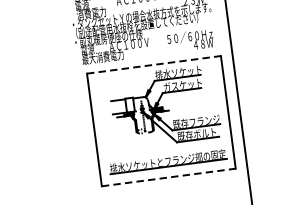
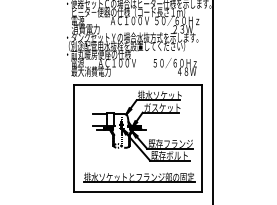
line: (153, 65) -> (137, 85), dashed -> solid
line: (168, 177) -> (137, 192), dashed -> solid

